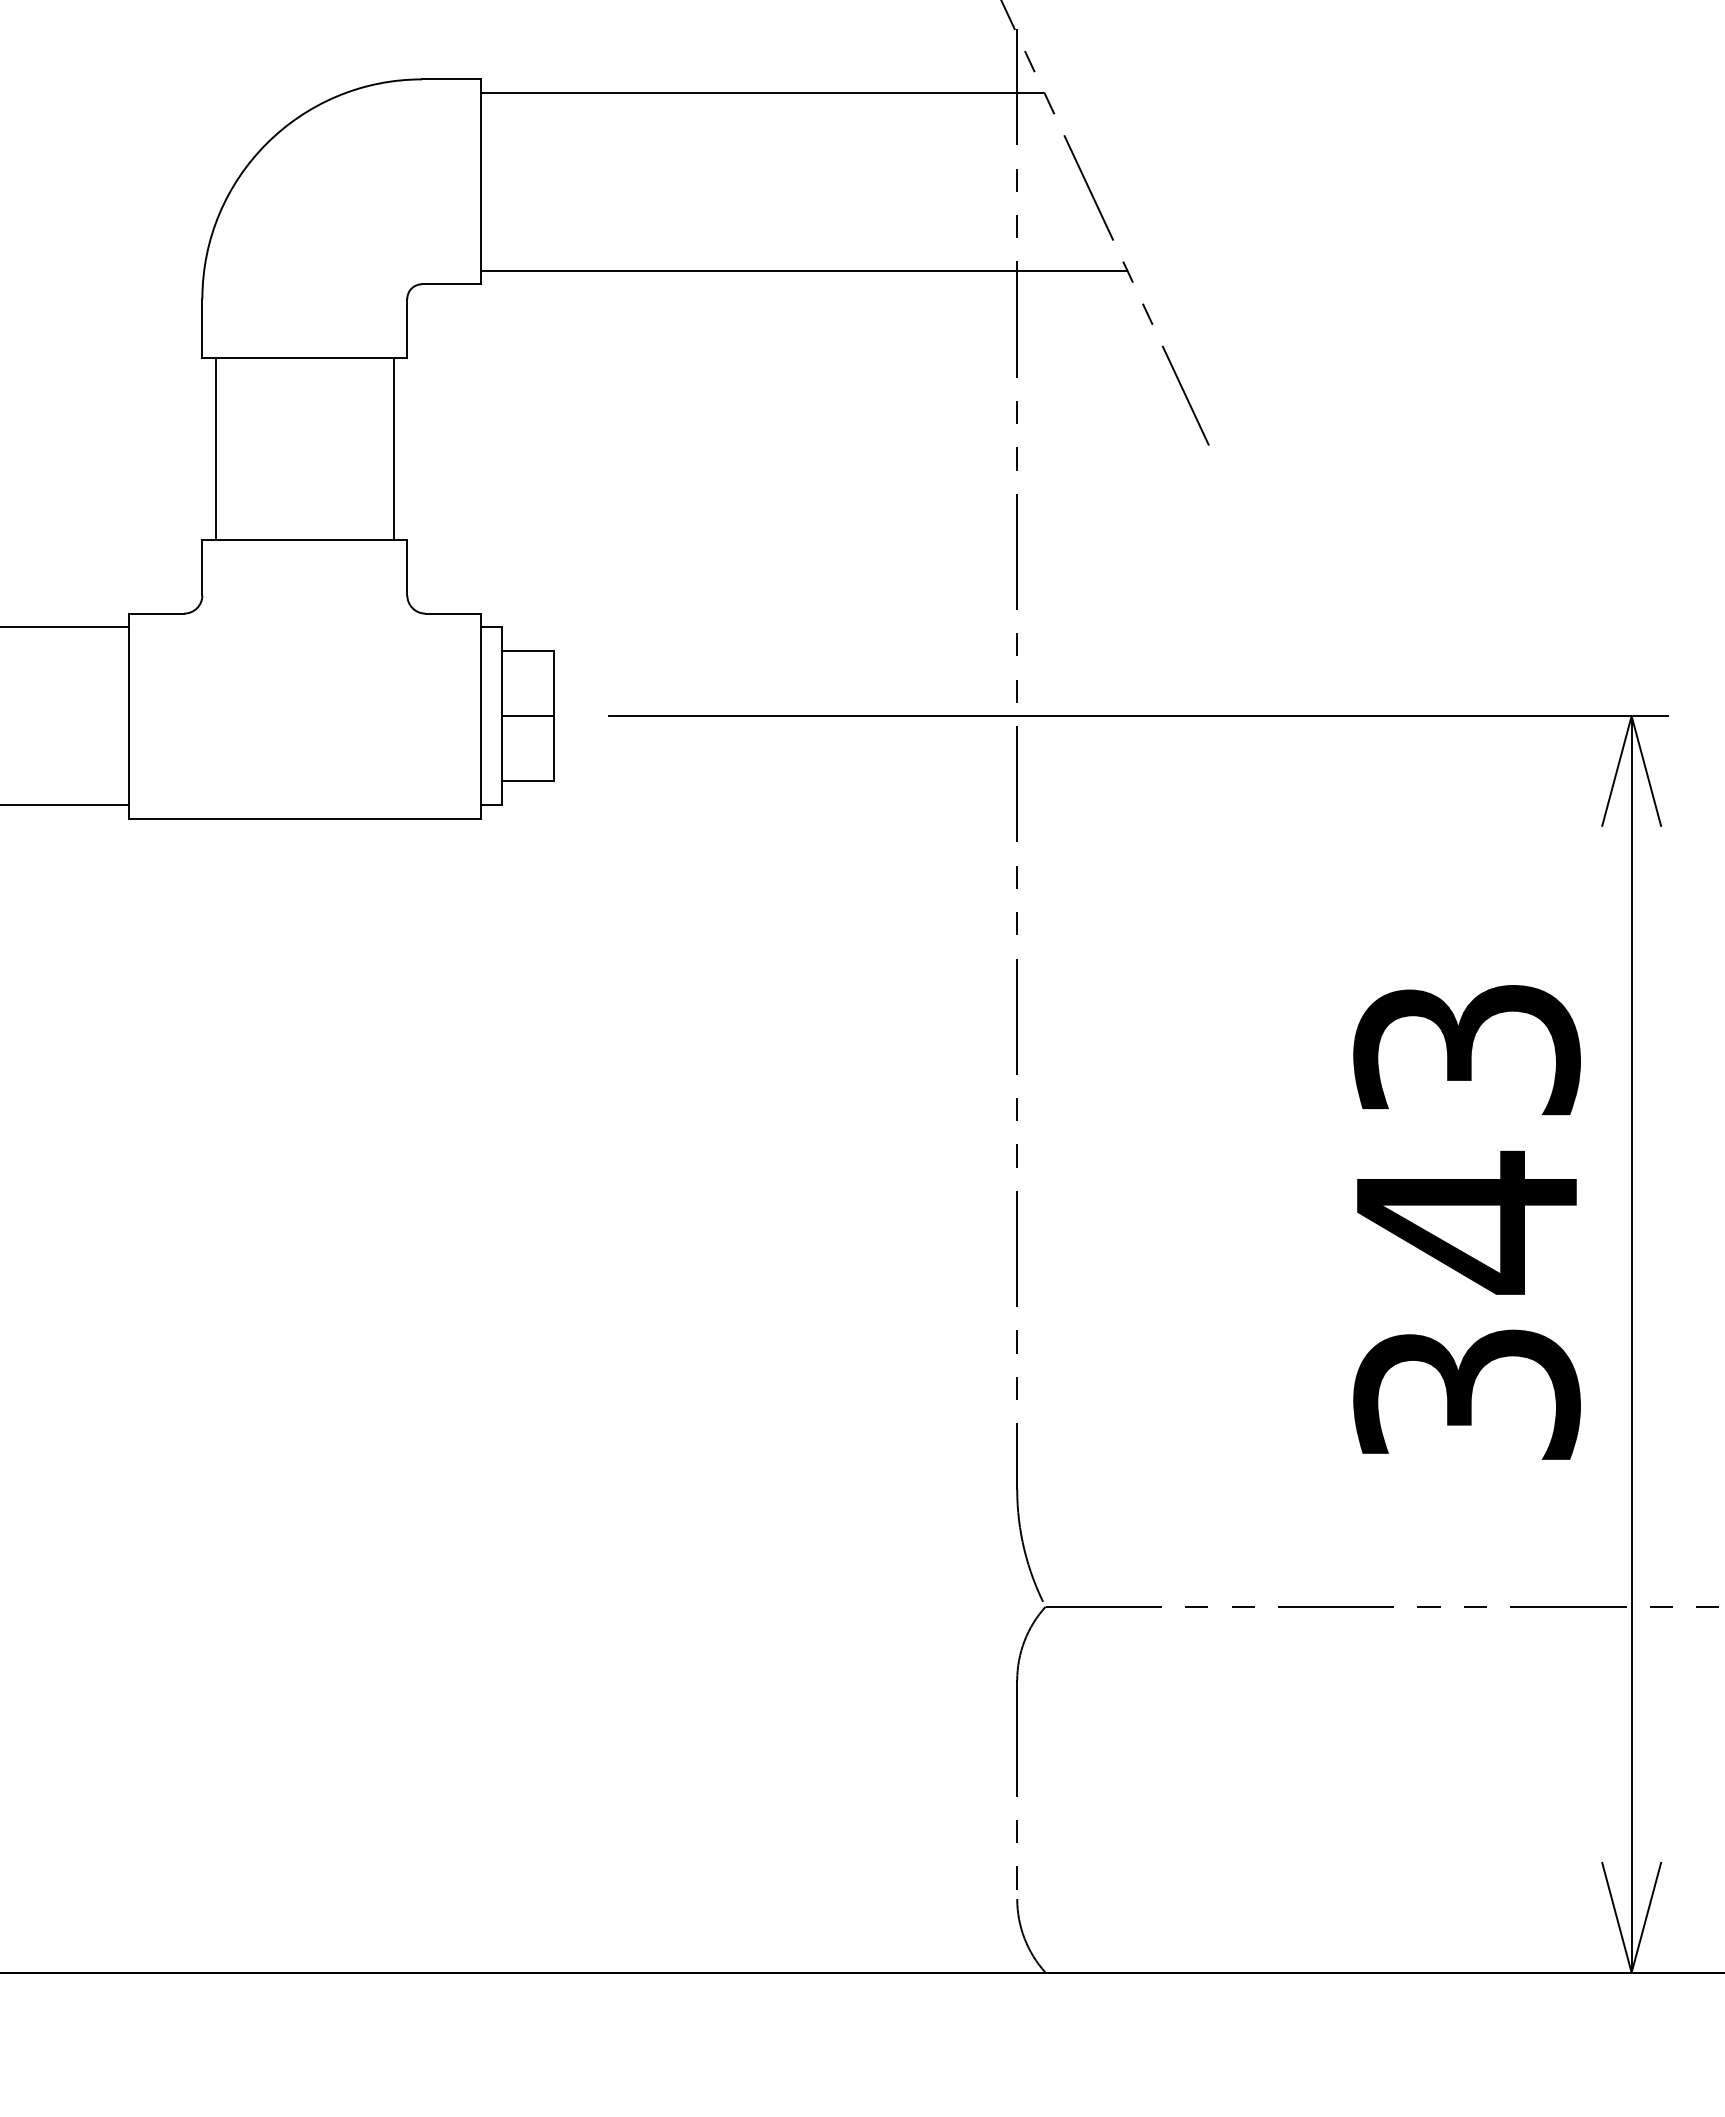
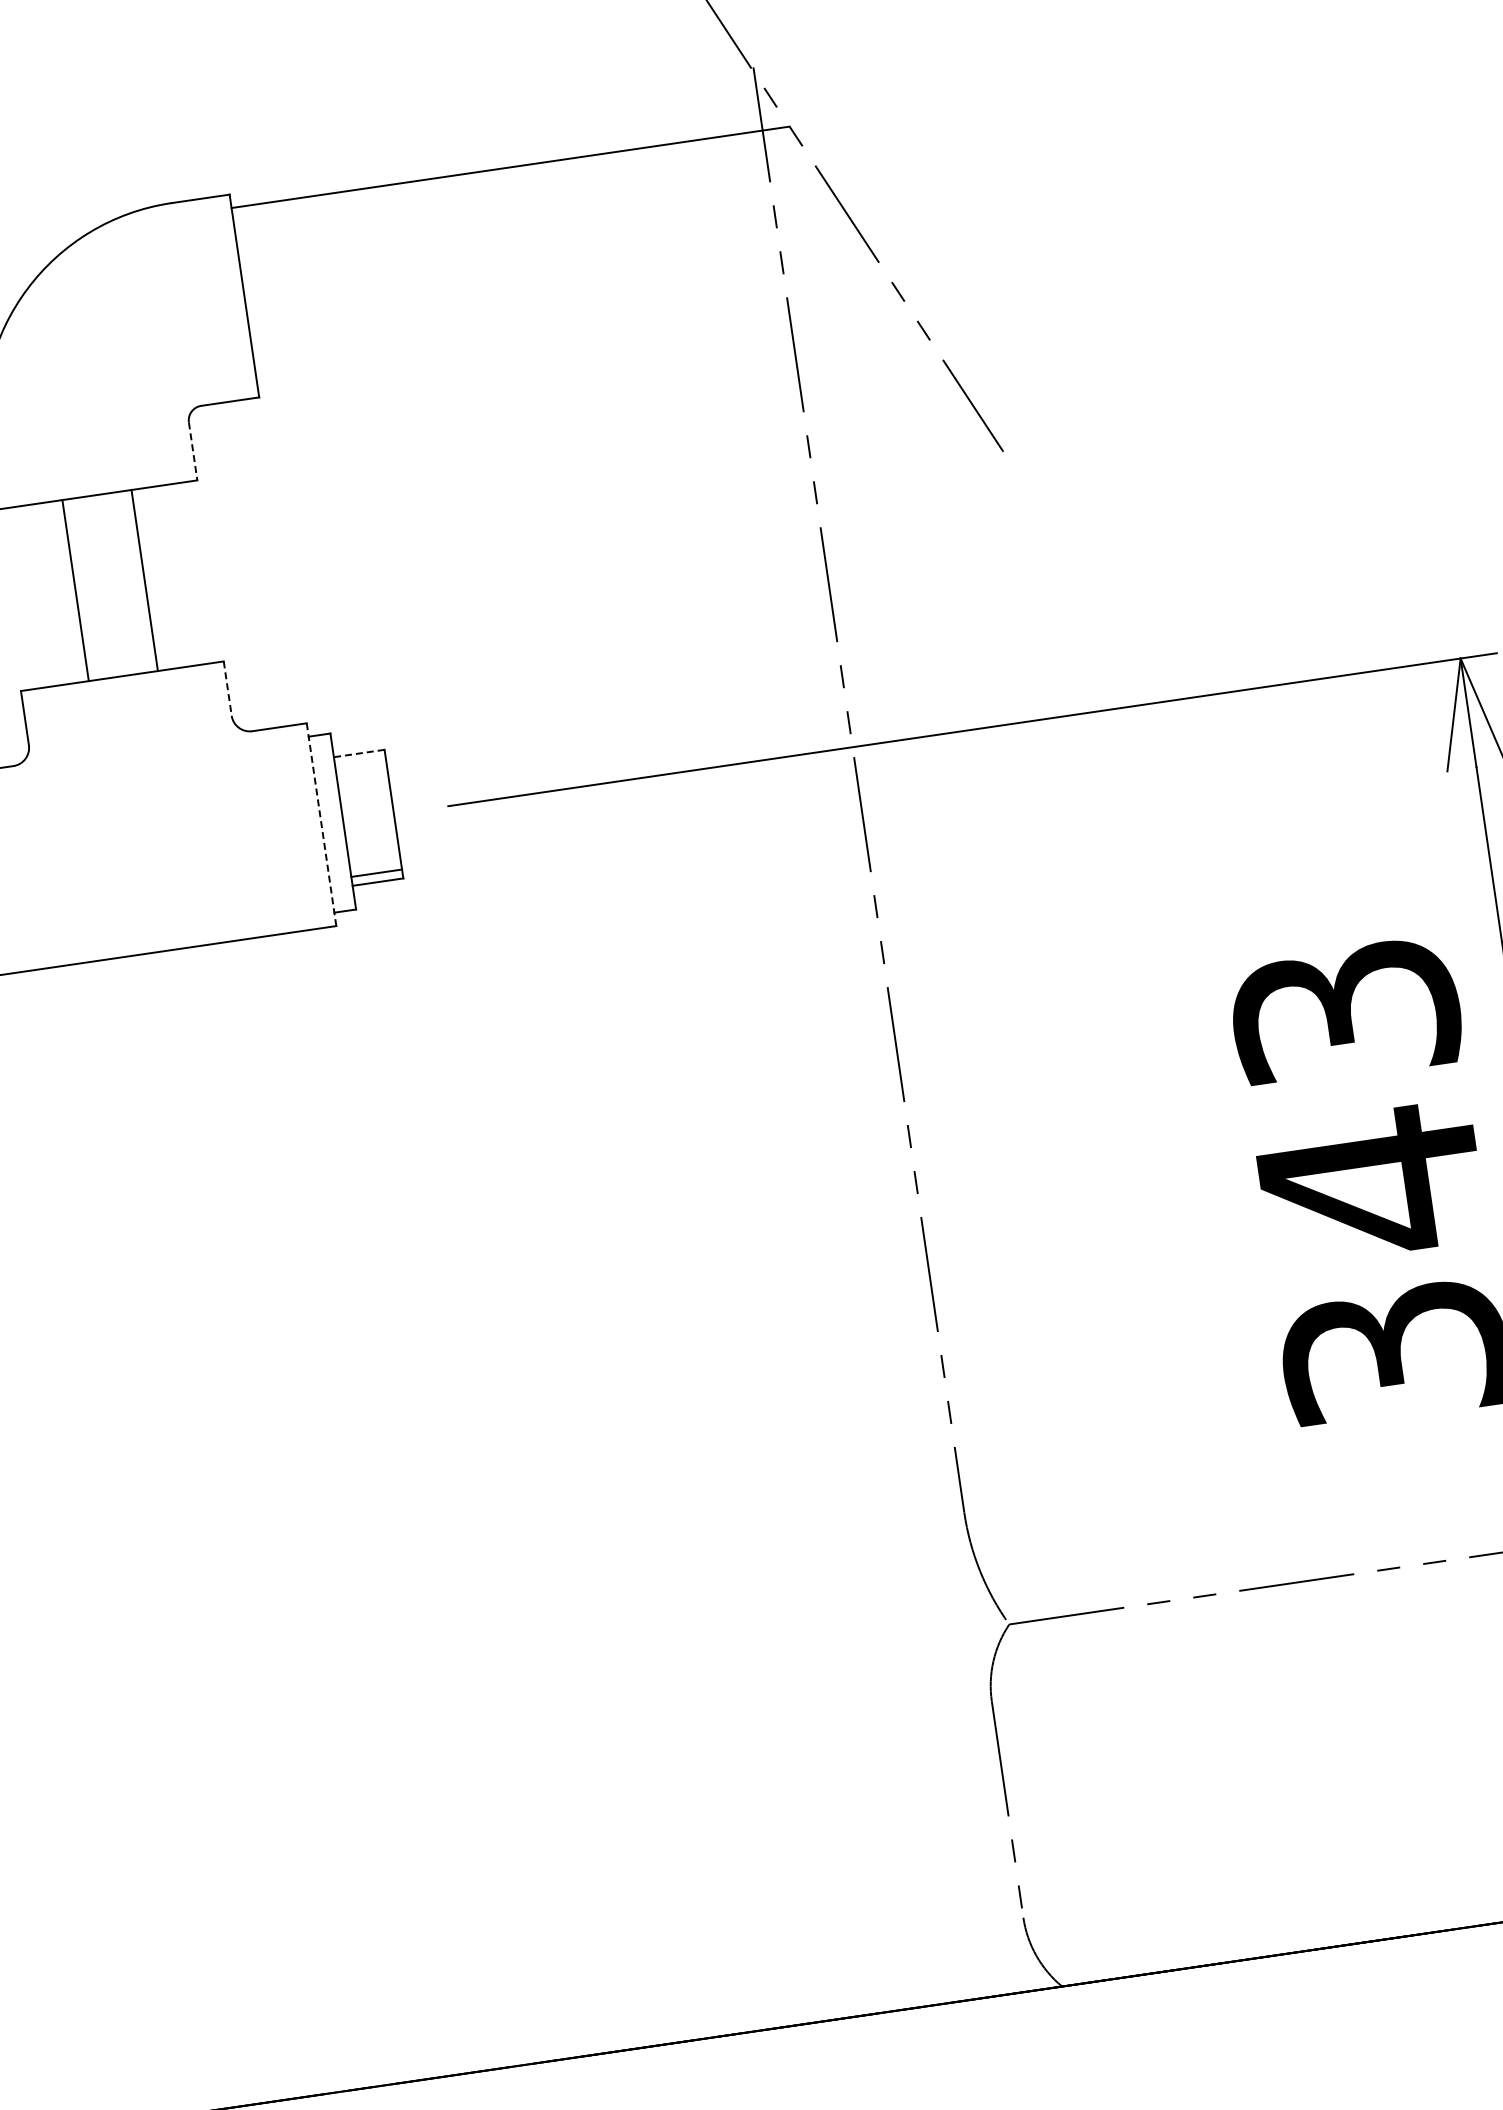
line: (803, 270) -> (576, 337), removed
line: (407, 328) -> (193, 451), solid -> dashed
line: (215, 448) -> (75, 590), moved
line: (393, 448) -> (144, 580), moved
line: (407, 568) -> (228, 689), solid -> dashed
line: (528, 651) -> (359, 753), solid -> dashed
line: (480, 715) -> (321, 824), solid -> dashed
line: (527, 716) -> (376, 873), moved

